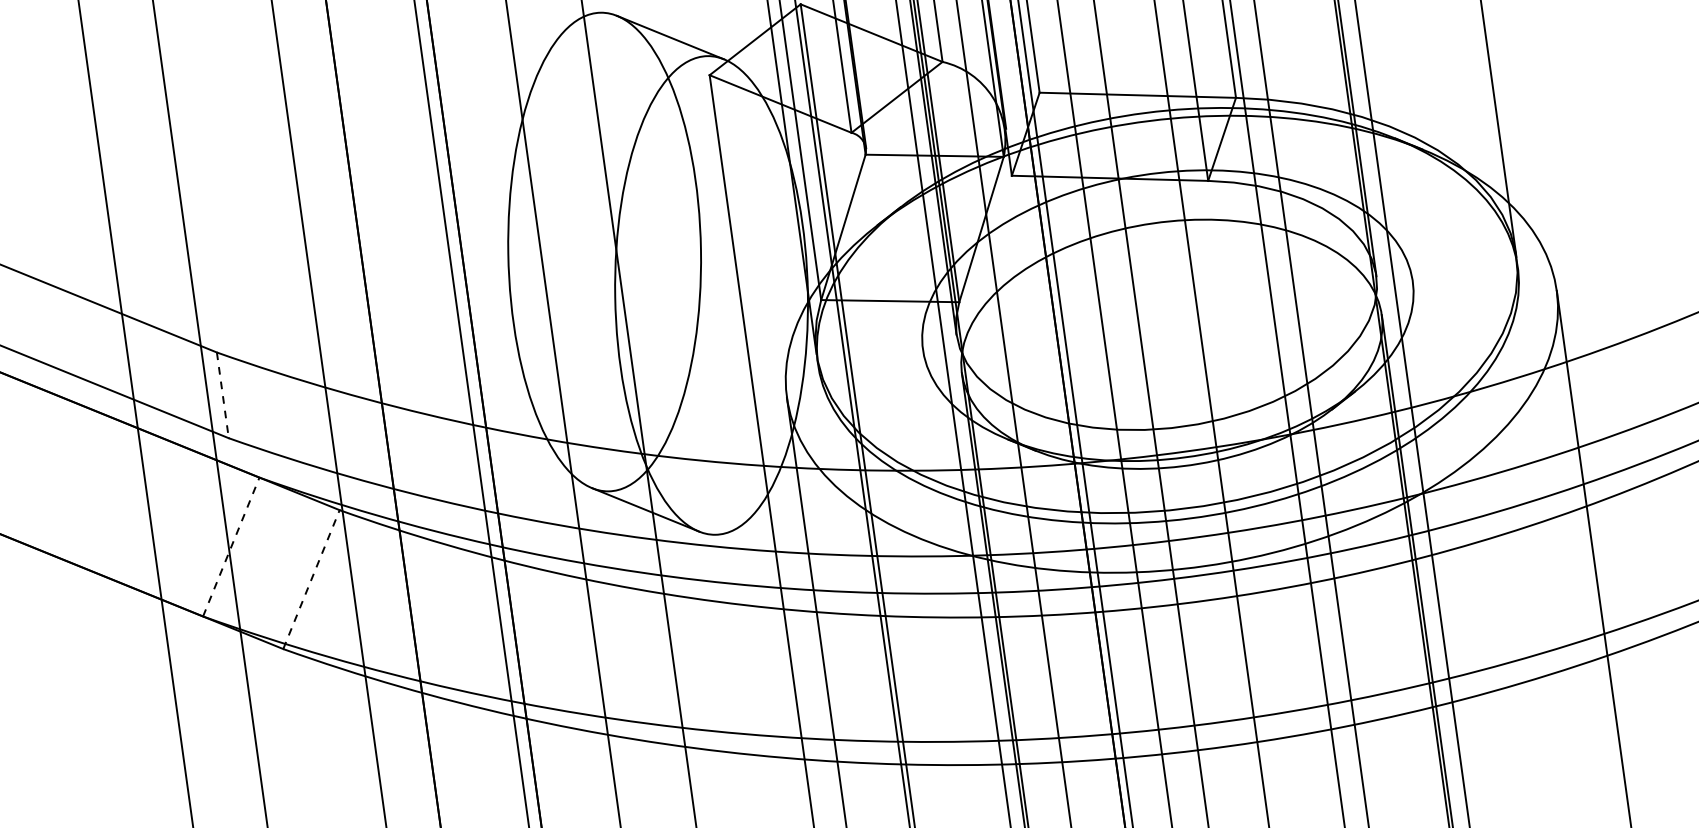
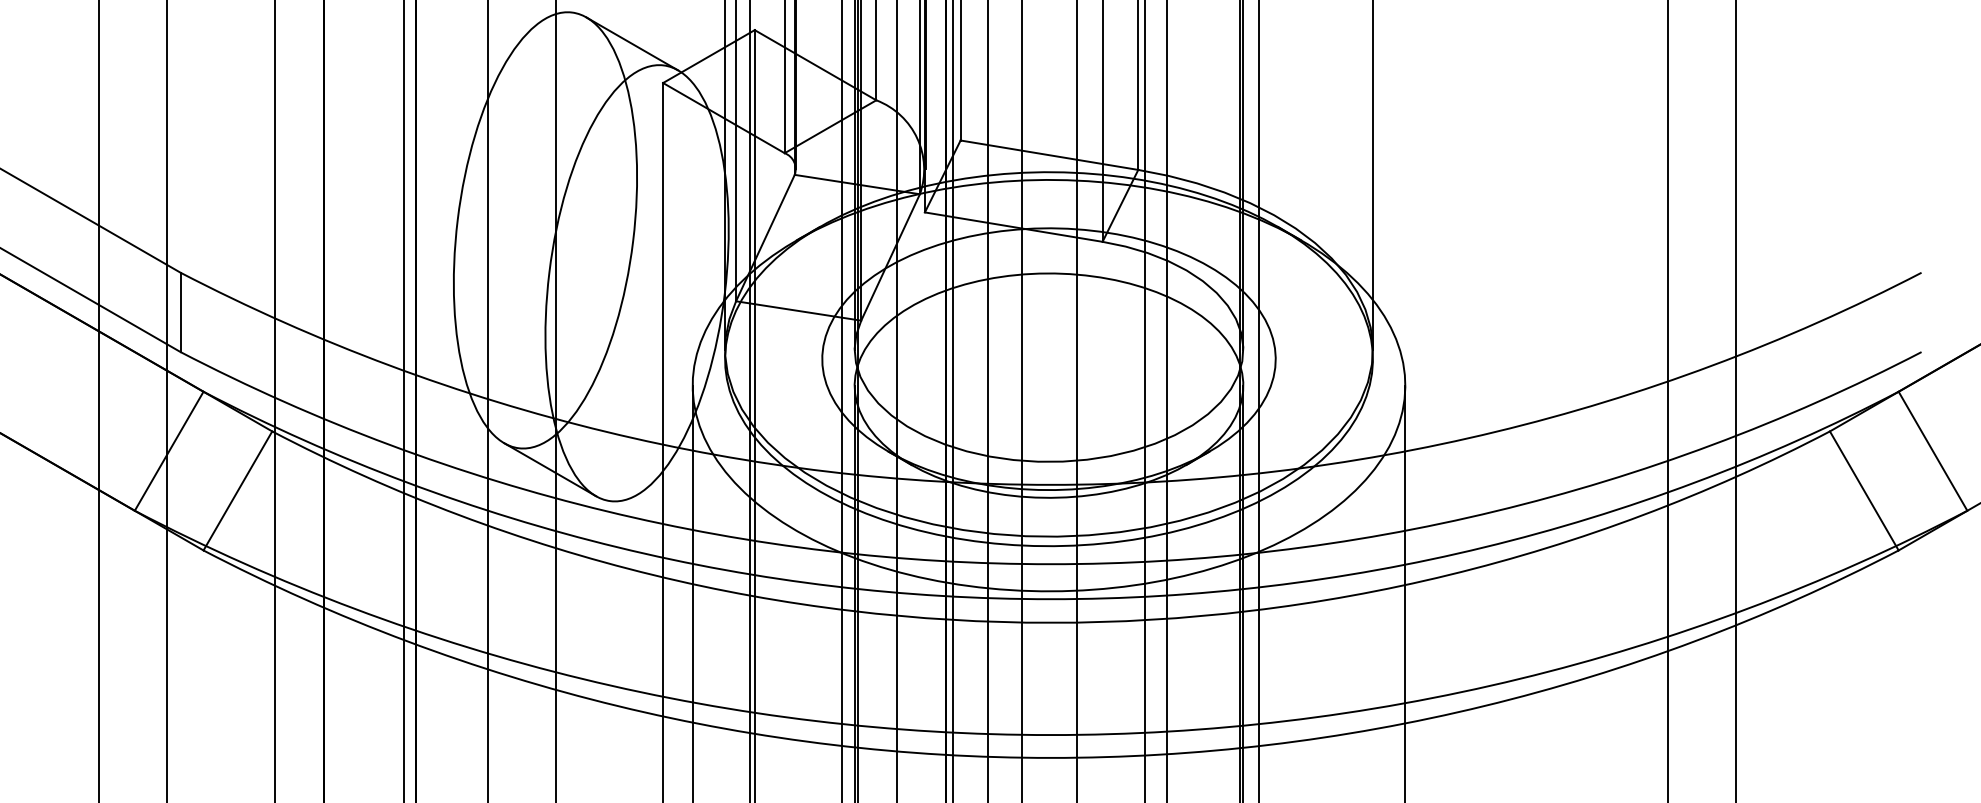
line: (222, 395) -> (180, 312), dashed -> solid
line: (231, 547) -> (169, 451), dashed -> solid
line: (310, 579) -> (237, 490), dashed -> solid

